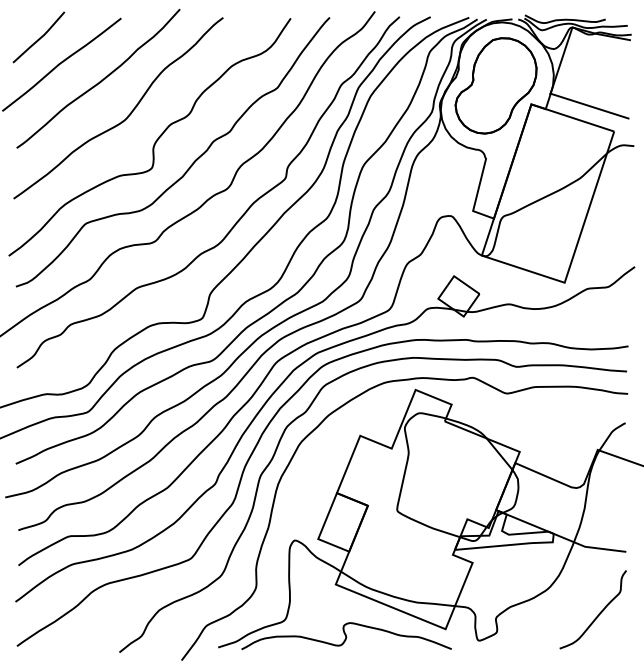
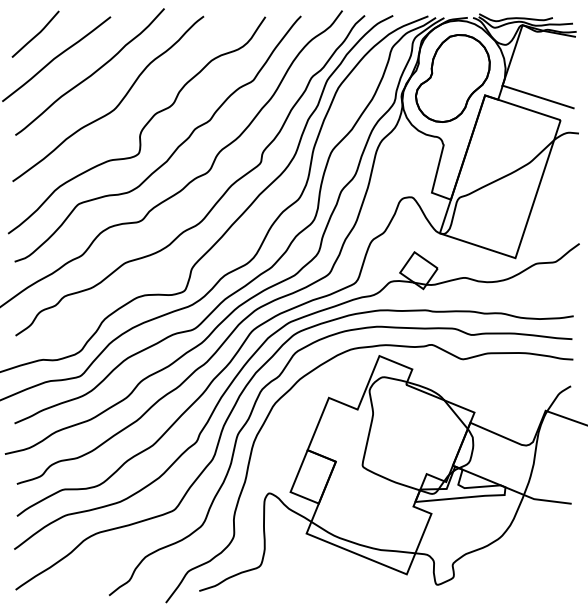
curve: (598, 613) -> (546, 560), removed
curve: (346, 636) -> (316, 581), removed

